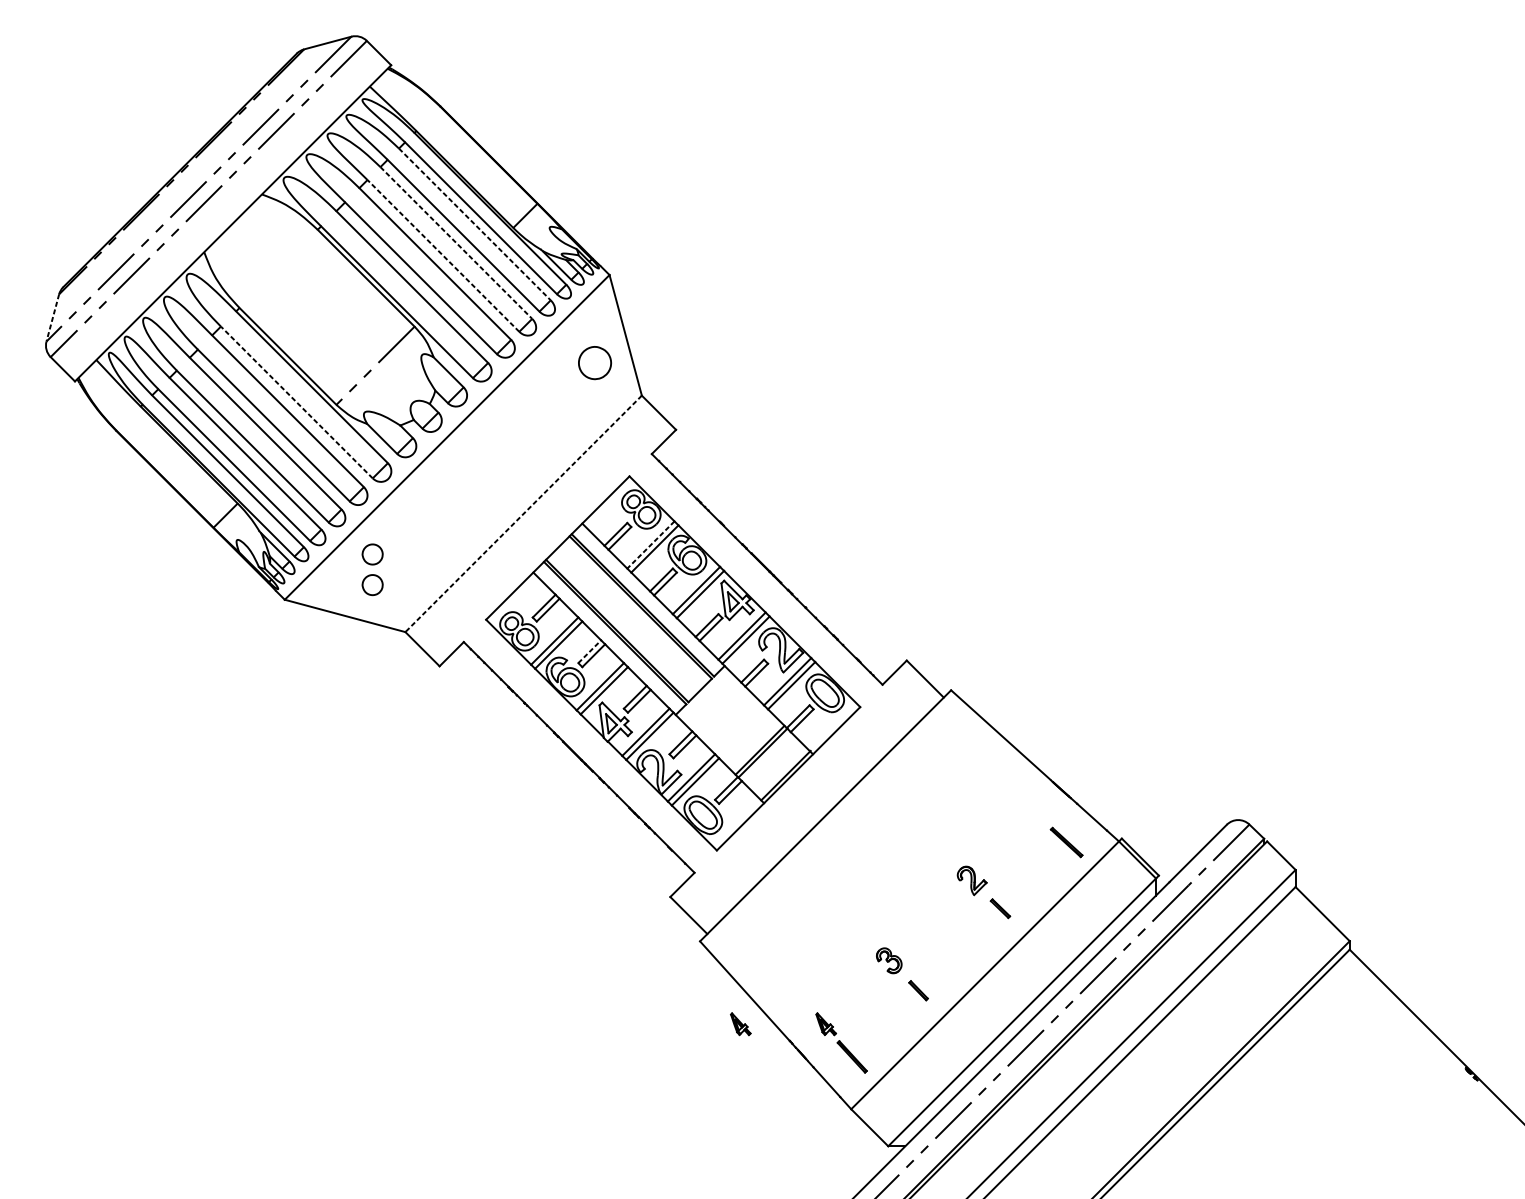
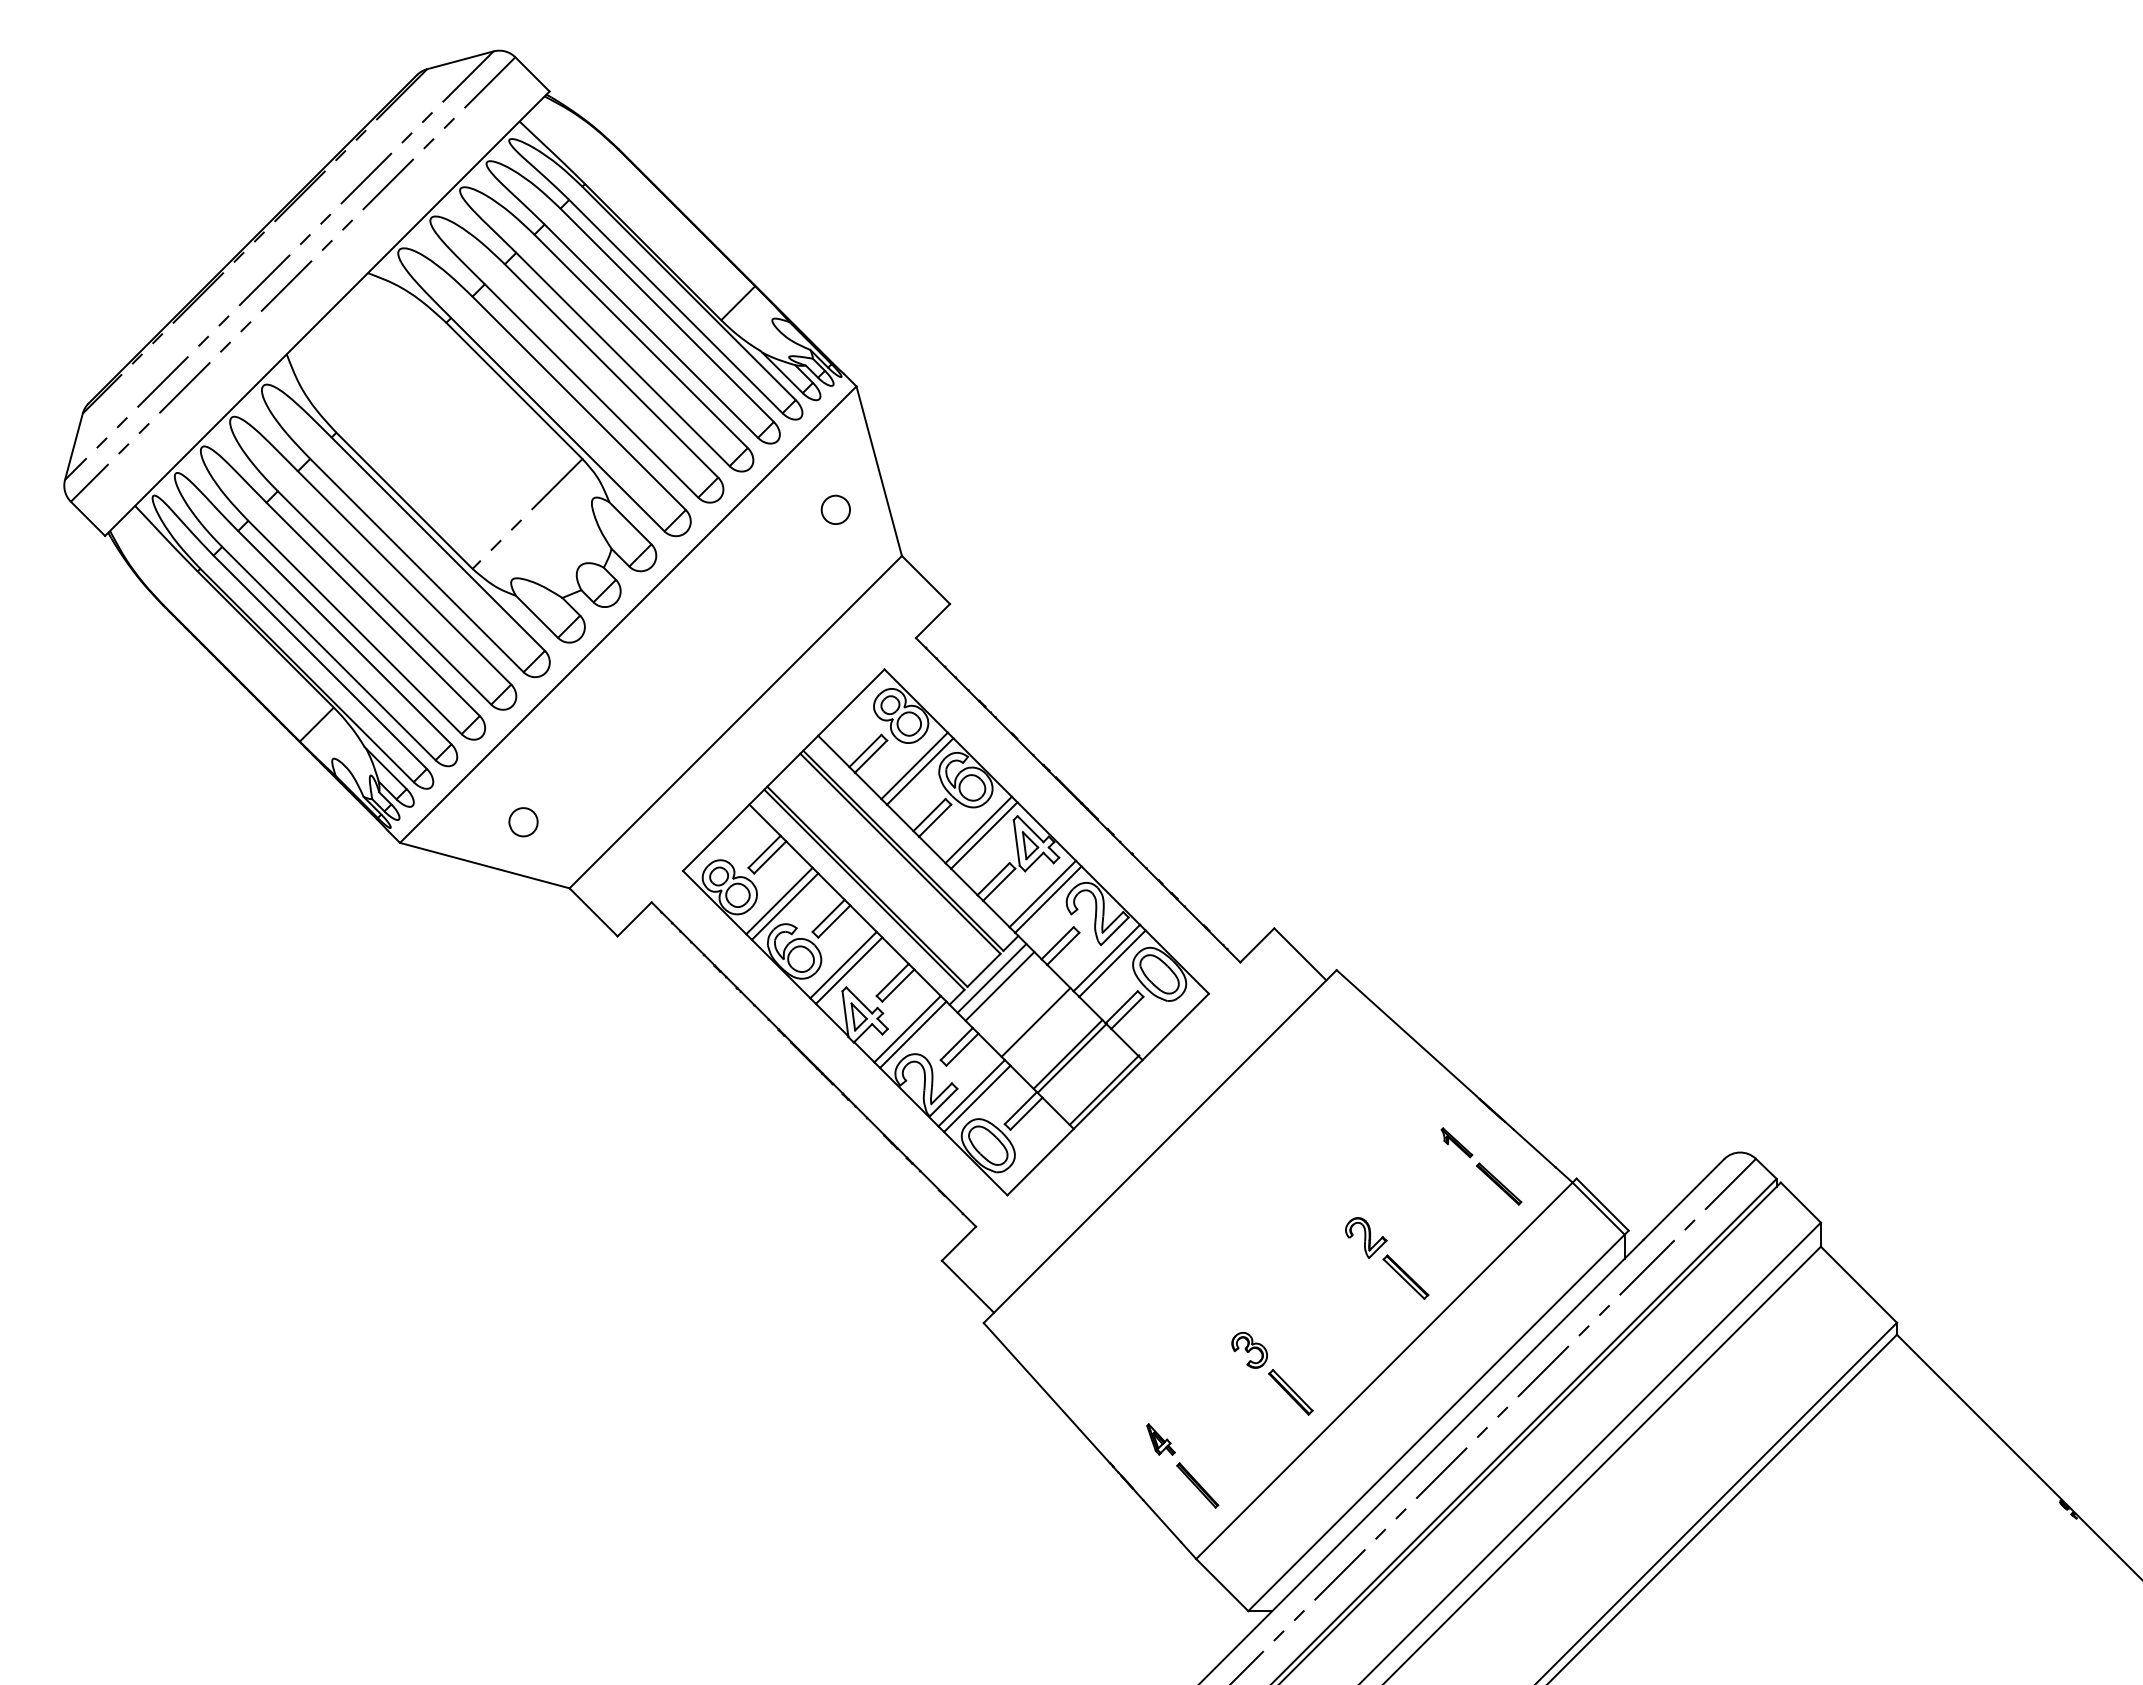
line: (475, 224) -> (667, 315), dashed -> solid
line: (456, 243) -> (641, 341), dashed -> solid
line: (443, 255) -> (622, 359), dashed -> solid
line: (52, 318) -> (73, 447), dashed -> solid
part: (594, 362) -> (835, 509), size x0.62
line: (296, 402) -> (416, 565), dashed -> solid
line: (523, 514) -> (735, 722), dashed -> solid
line: (650, 544) -> (914, 765), dashed -> solid
part: (372, 554) -> (523, 779), removed
line: (589, 651) -> (828, 915), dashed -> solid
line: (705, 695) -> (991, 977), added
line: (711, 701) -> (999, 986), added
line: (736, 727) -> (1035, 1022), added
part: (1036, 812) -> (1456, 1142), added
part: (1000, 908) -> (1405, 1276), size x1.67
part: (918, 990) -> (1290, 1392), size x1.67
part: (740, 1024) -> (1040, 1439), removed

